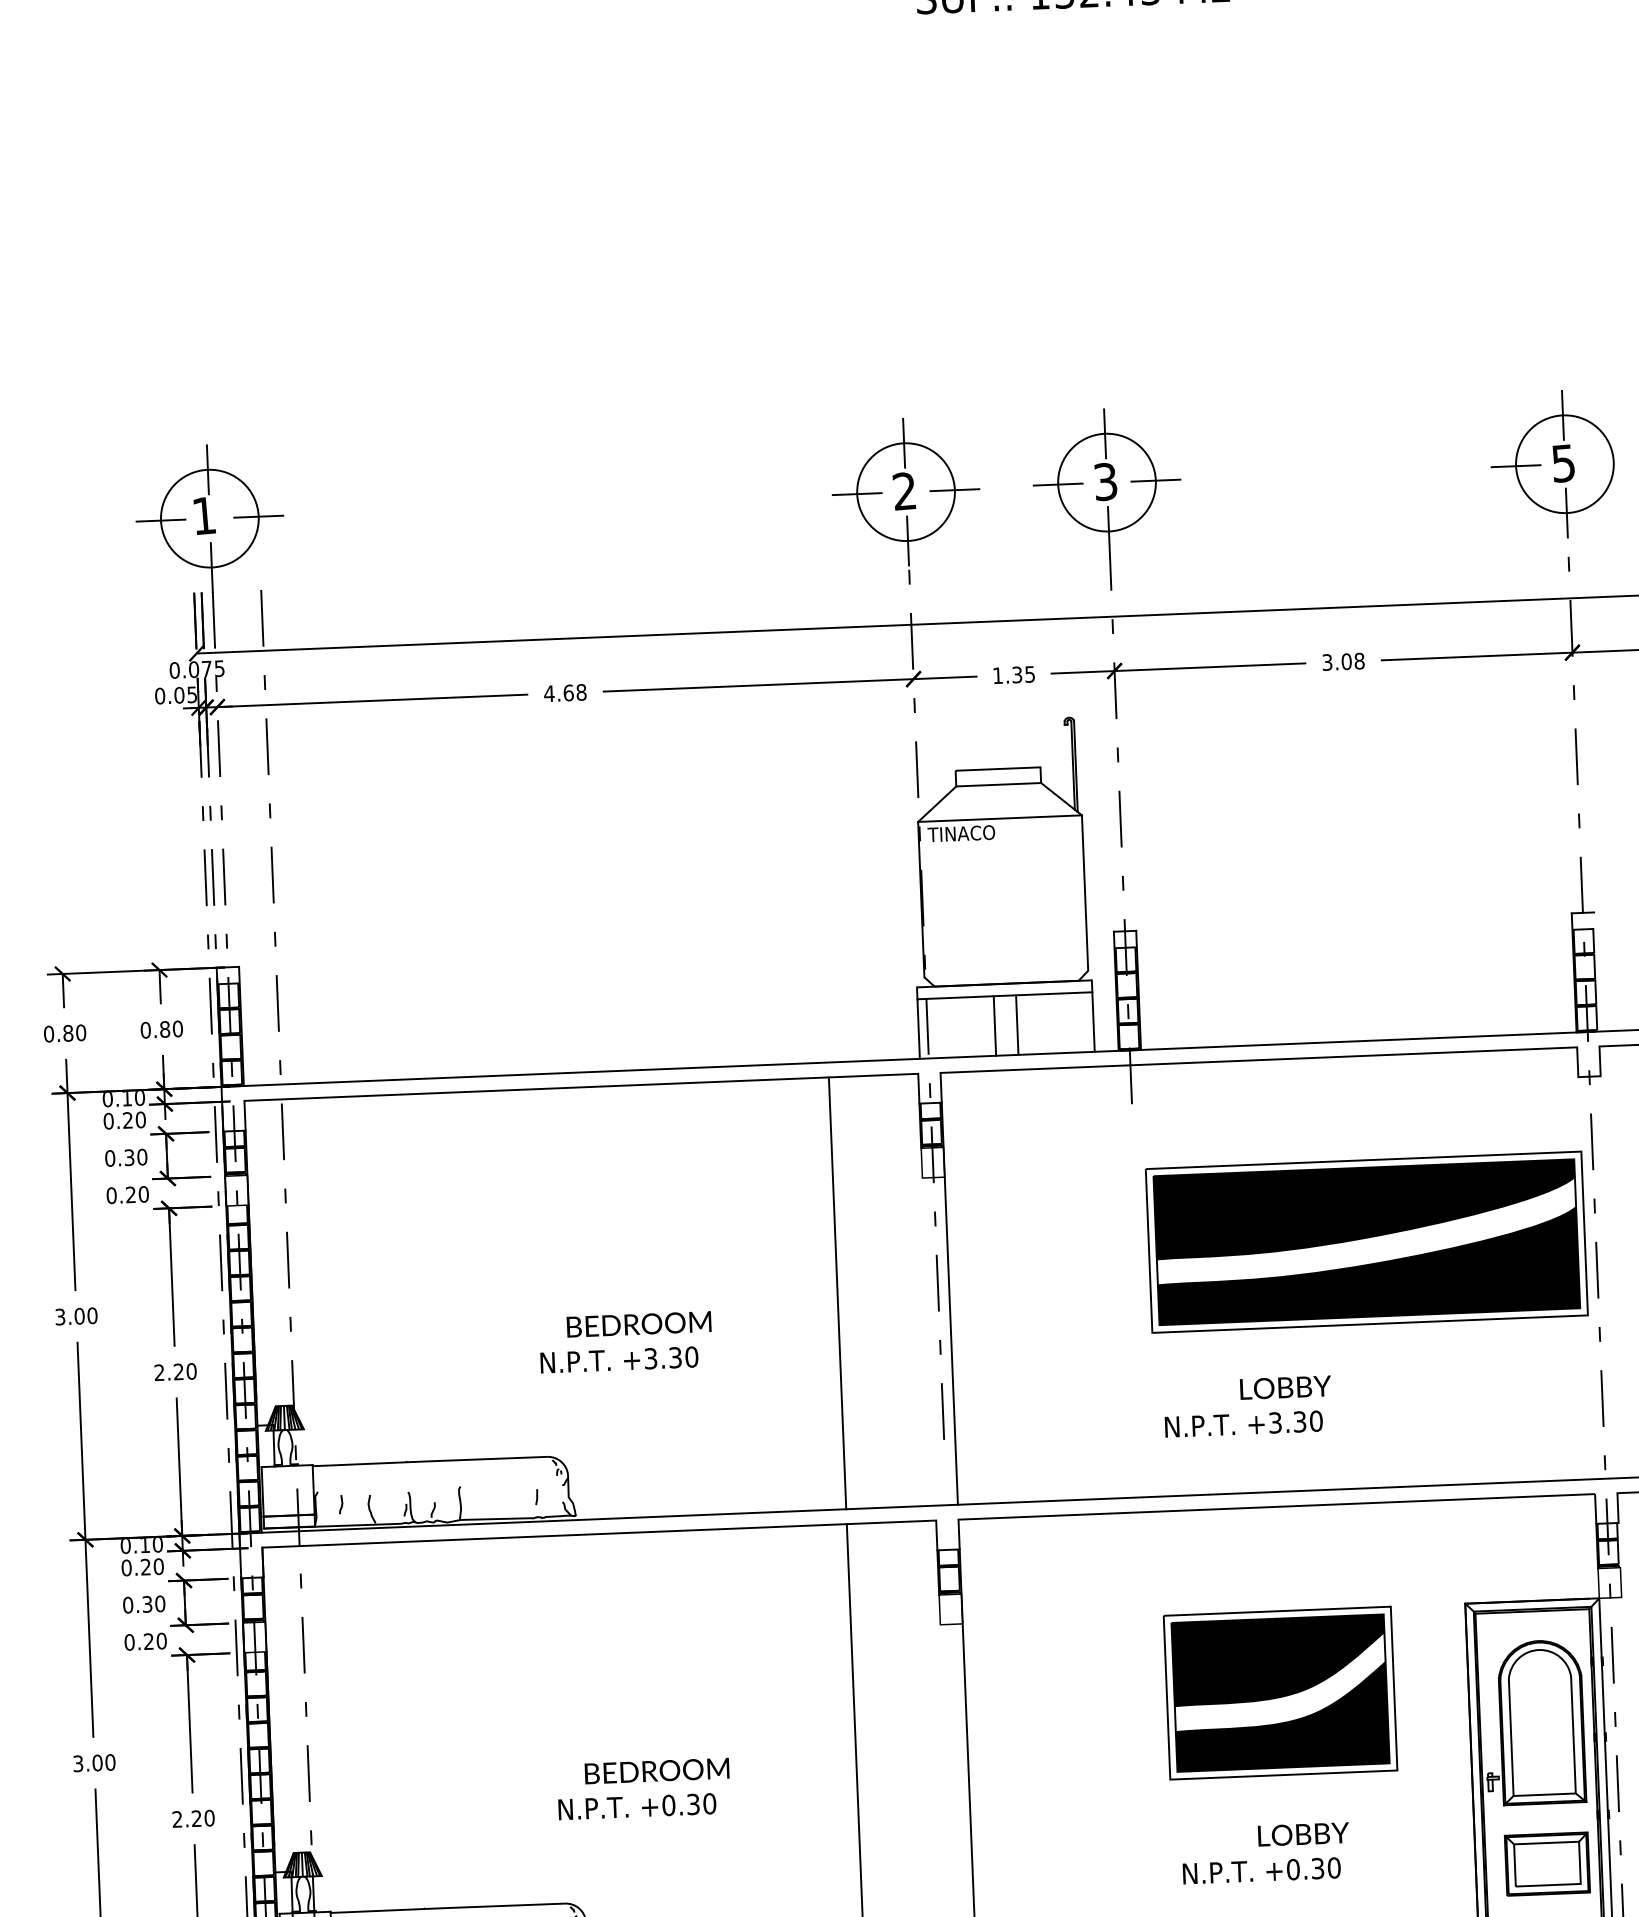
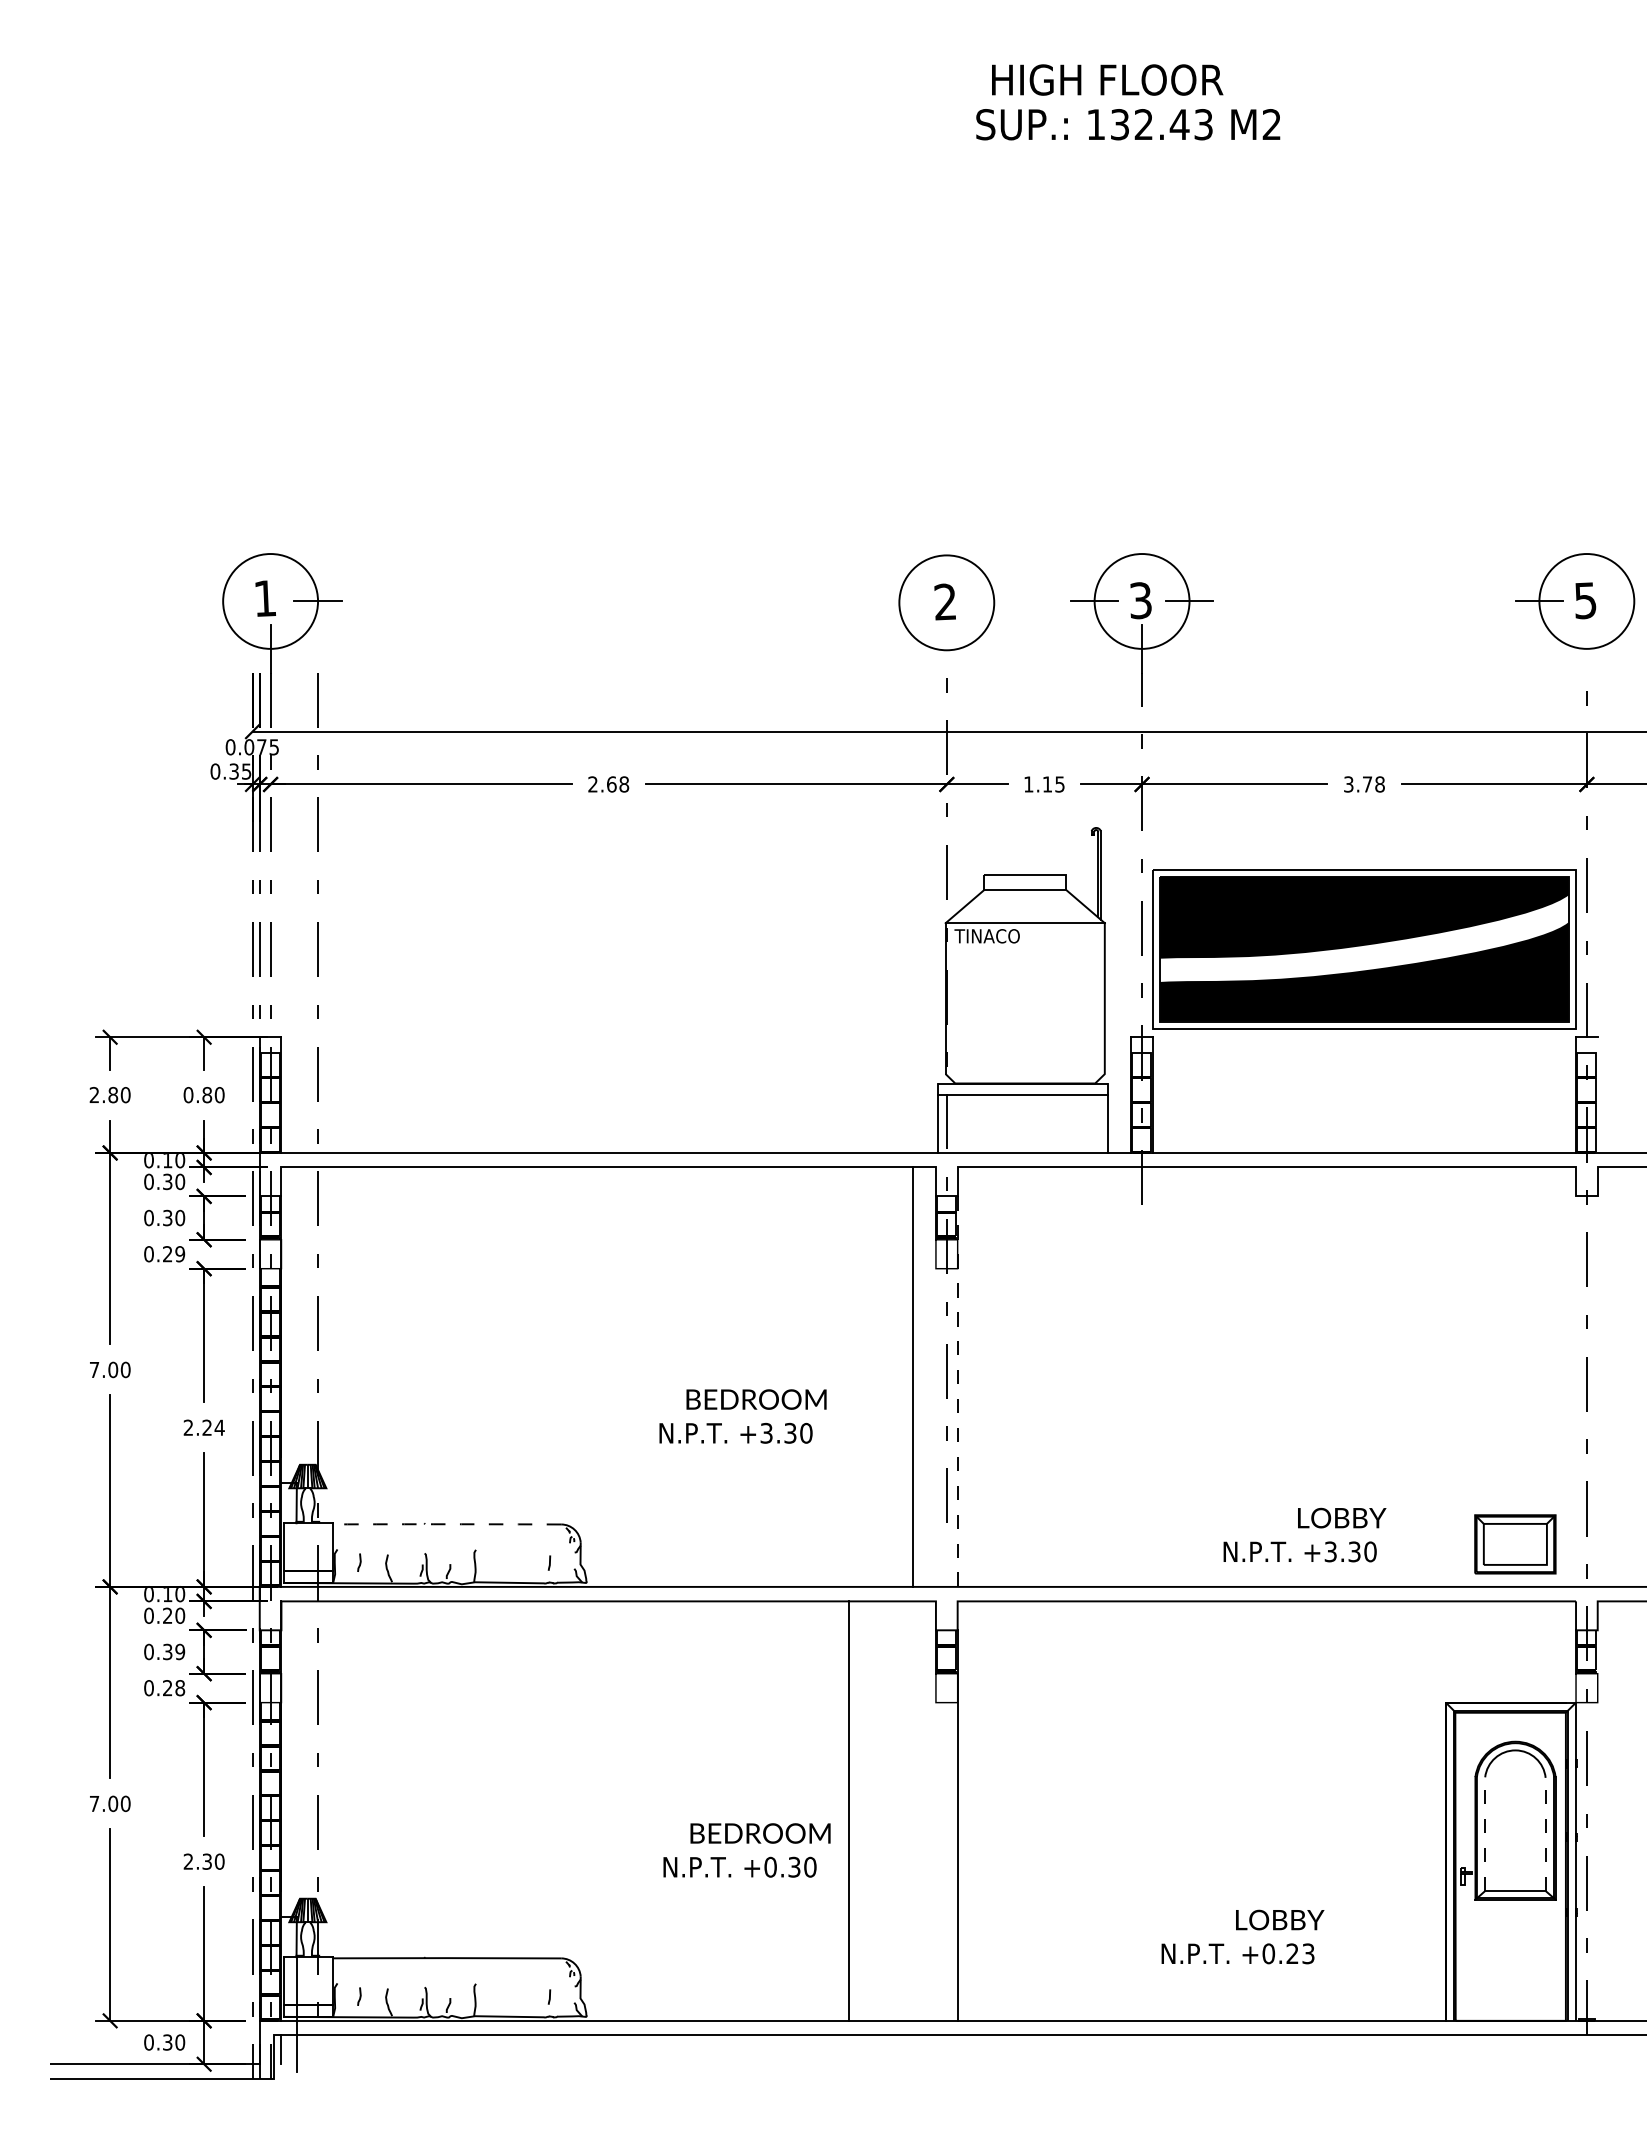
line: (1562, 414) -> (1586, 553), removed
line: (1105, 433) -> (1142, 553), removed
line: (903, 443) -> (946, 555), removed
line: (207, 469) -> (270, 553), removed
line: (954, 489) -> (993, 602), removed
line: (857, 493) -> (899, 602), removed
line: (1566, 512) -> (1586, 648), removed
line: (160, 520) -> (222, 601), removed
line: (907, 541) -> (946, 650), removed
text: (1346, 661) -> (1367, 784), 3.08 -> 3.78
text: (1017, 674) -> (1047, 784), 1.35 -> 1.15
text: (548, 693) -> (592, 784), 4.68 -> 2.68
text: (179, 695) -> (234, 771), 0.05 -> 0.35
line: (1016, 1024) -> (1033, 1123), removed
line: (995, 1025) -> (1012, 1123), removed
text: (49, 1034) -> (94, 1095), 0.80 -> 2.80
text: (127, 1121) -> (167, 1182), 0.20 -> 0.30
text: (143, 1194) -> (179, 1254), 0.20 -> 0.29
part: (1366, 1242) -> (1364, 949), moved
line: (837, 1292) -> (913, 1376), moved
line: (949, 1304) -> (957, 1392), solid -> dashed
text: (60, 1316) -> (94, 1369), 3.00 -> 7.00
text: (625, 1342) -> (742, 1416), moved
text: (191, 1371) -> (219, 1427), 2.20 -> 2.24
text: (1247, 1406) -> (1304, 1534), moved
arc: (430, 1461) -> (447, 1524), solid -> dashed
text: (159, 1604) -> (179, 1652), 0.30 -> 0.39
text: (162, 1640) -> (180, 1687), 0.20 -> 0.28
part: (1280, 1693) -> (1263, 1782), removed
line: (1573, 1735) -> (1545, 1834), solid -> dashed
line: (1511, 1737) -> (1485, 1834), solid -> dashed
text: (78, 1763) -> (94, 1803), 3.00 -> 7.00
text: (643, 1789) -> (746, 1850), moved
text: (195, 1818) -> (206, 1861), 2.20 -> 2.30
part: (1547, 1864) -> (1515, 1544), moved
text: (1326, 1867) -> (1300, 1953), +0.30 -> +0.23

